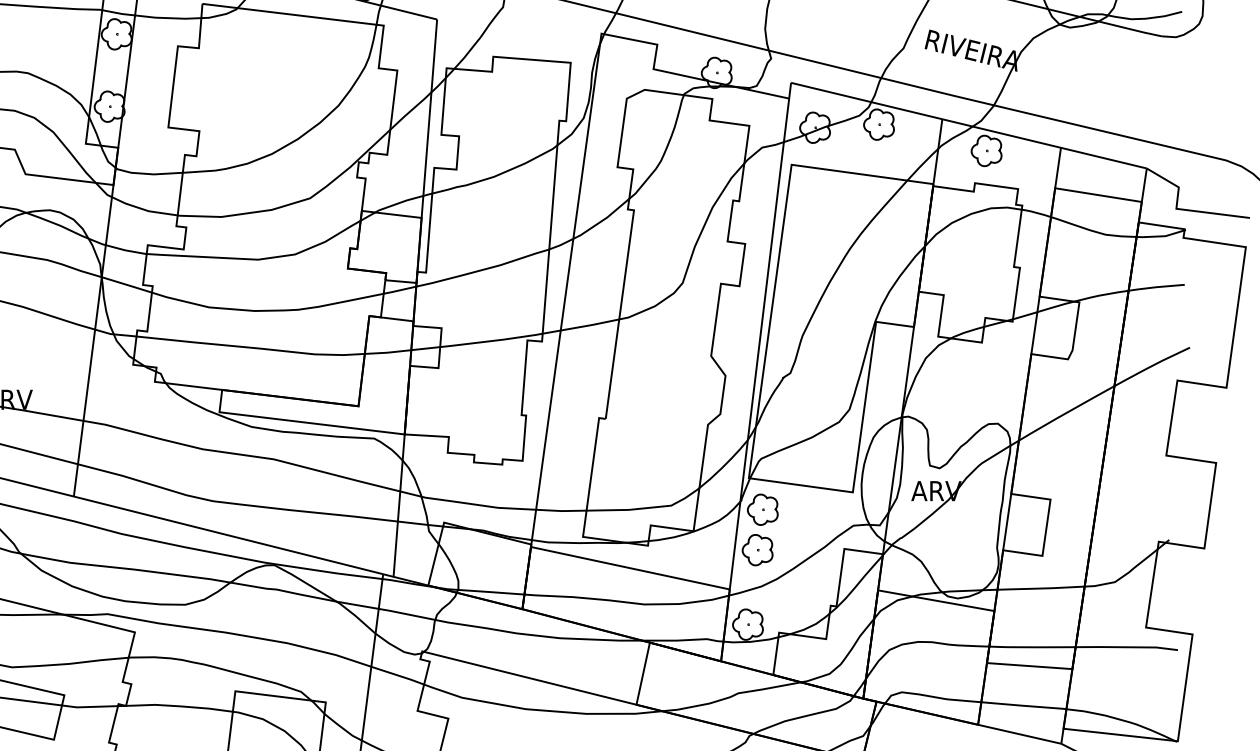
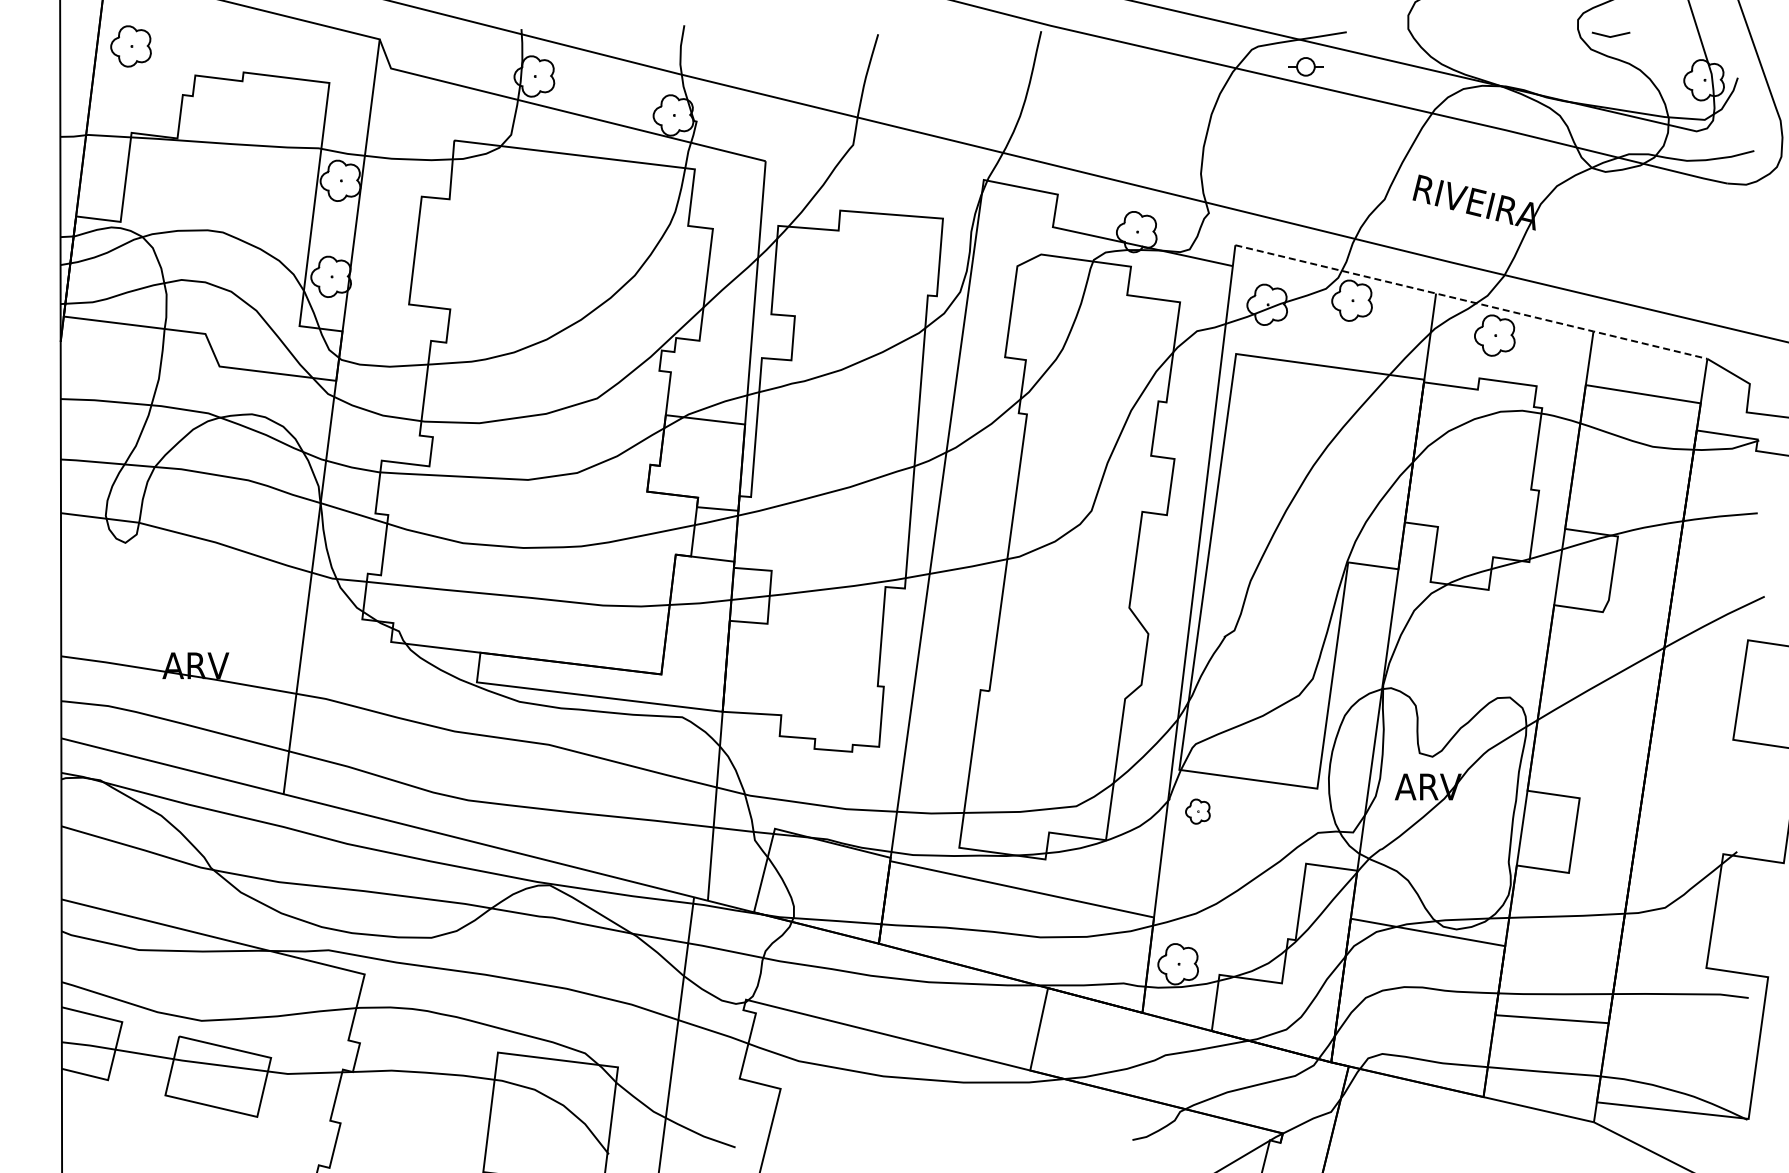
line: (969, 125) -> (1472, 302), solid -> dashed
part: (762, 509) -> (1197, 811), size x0.6
part: (757, 550) -> (1190, 865), removed

